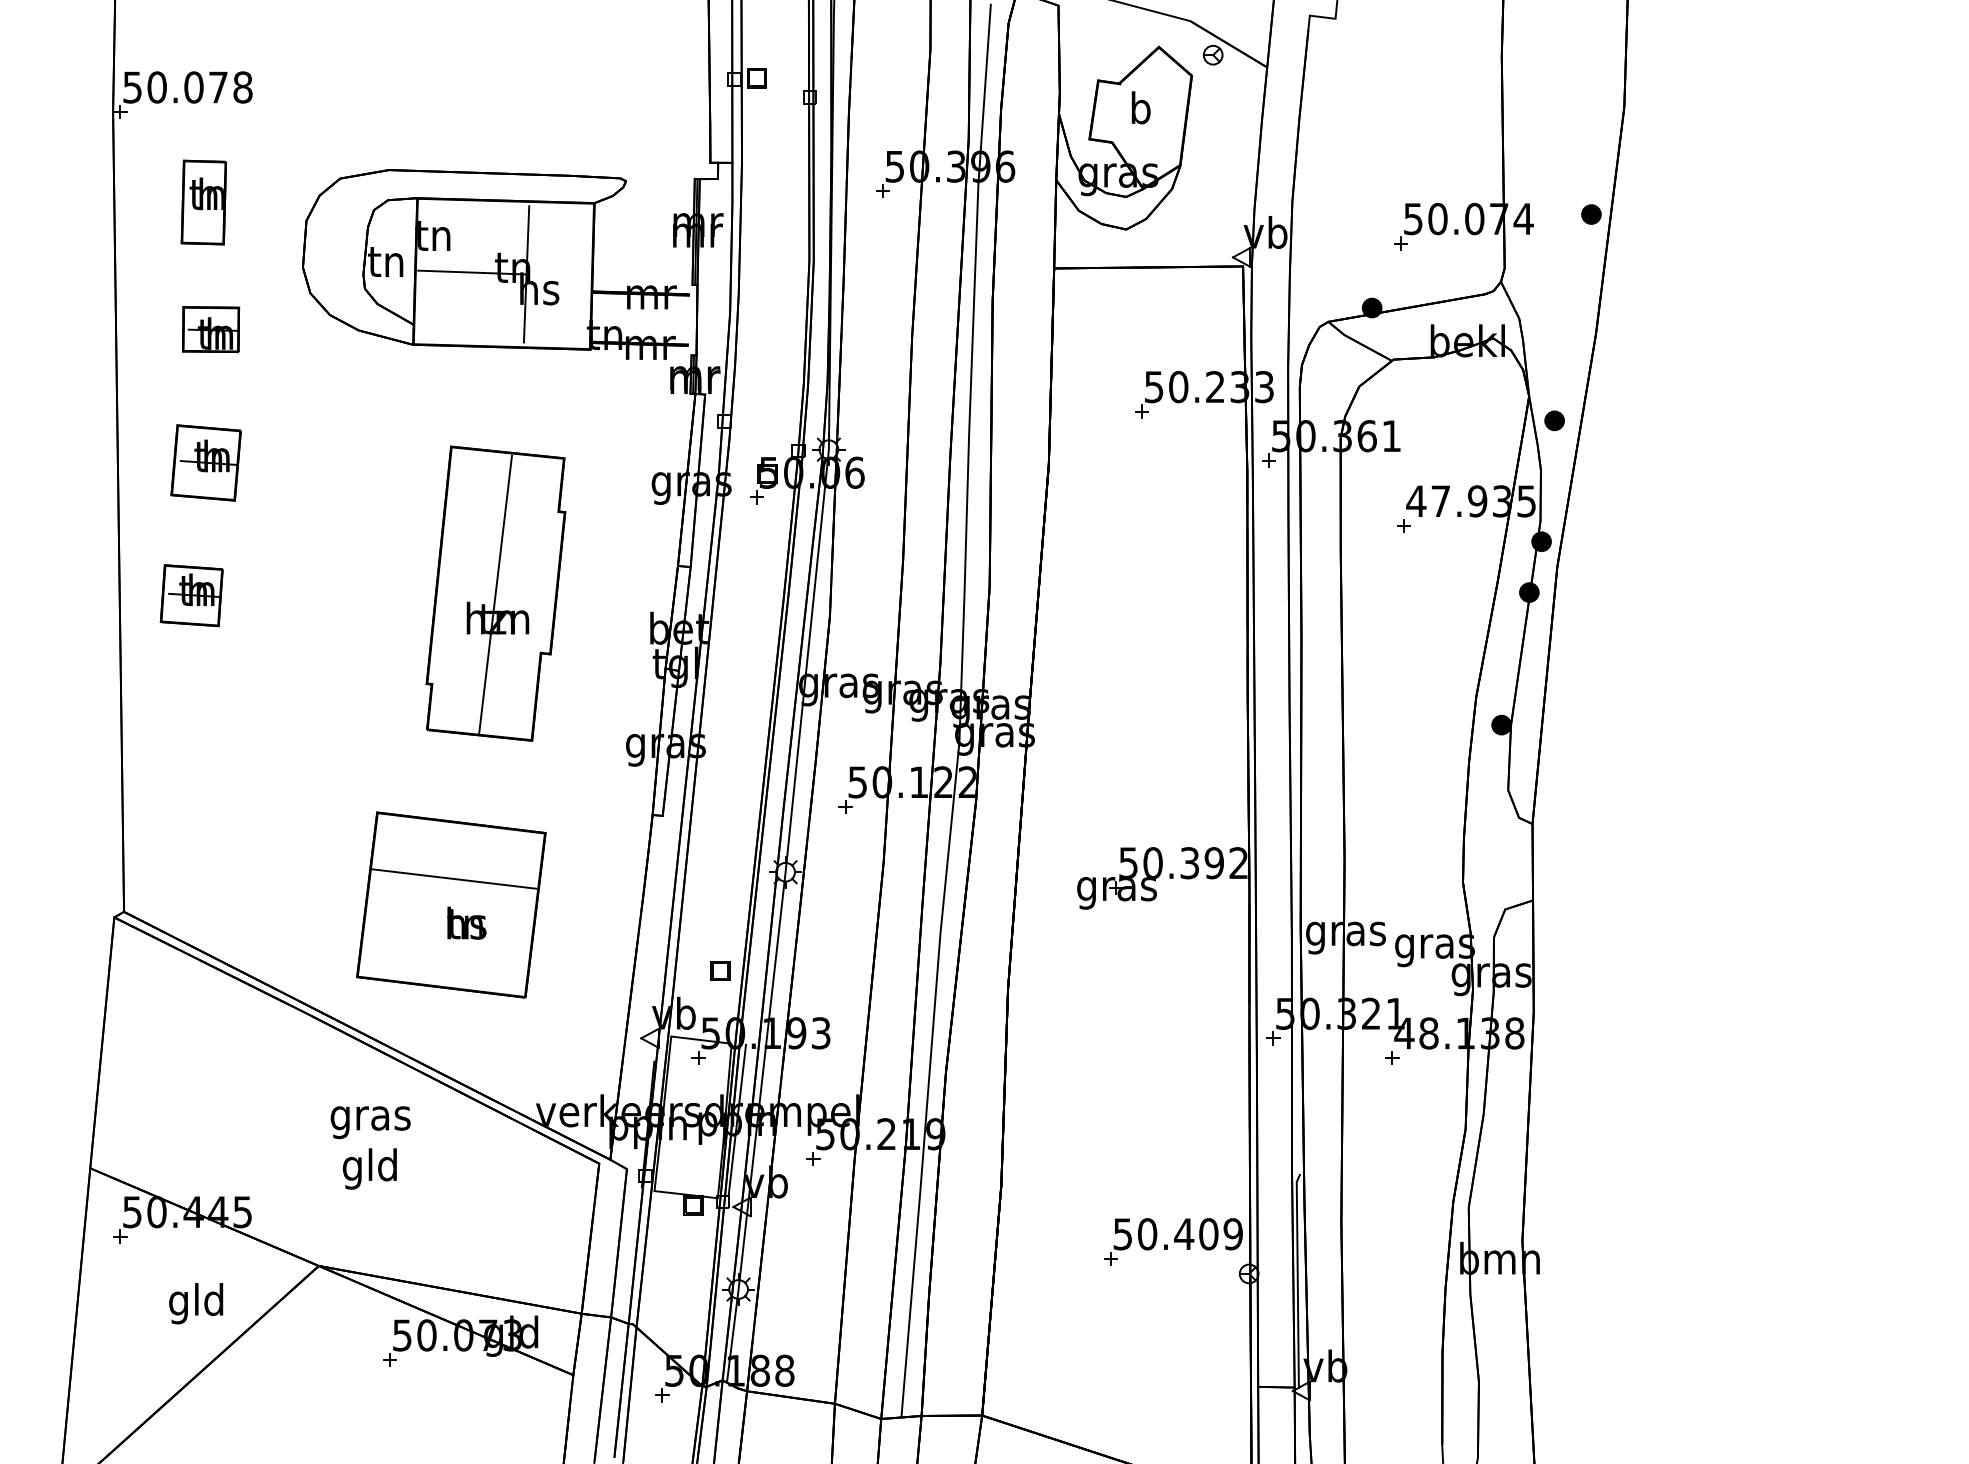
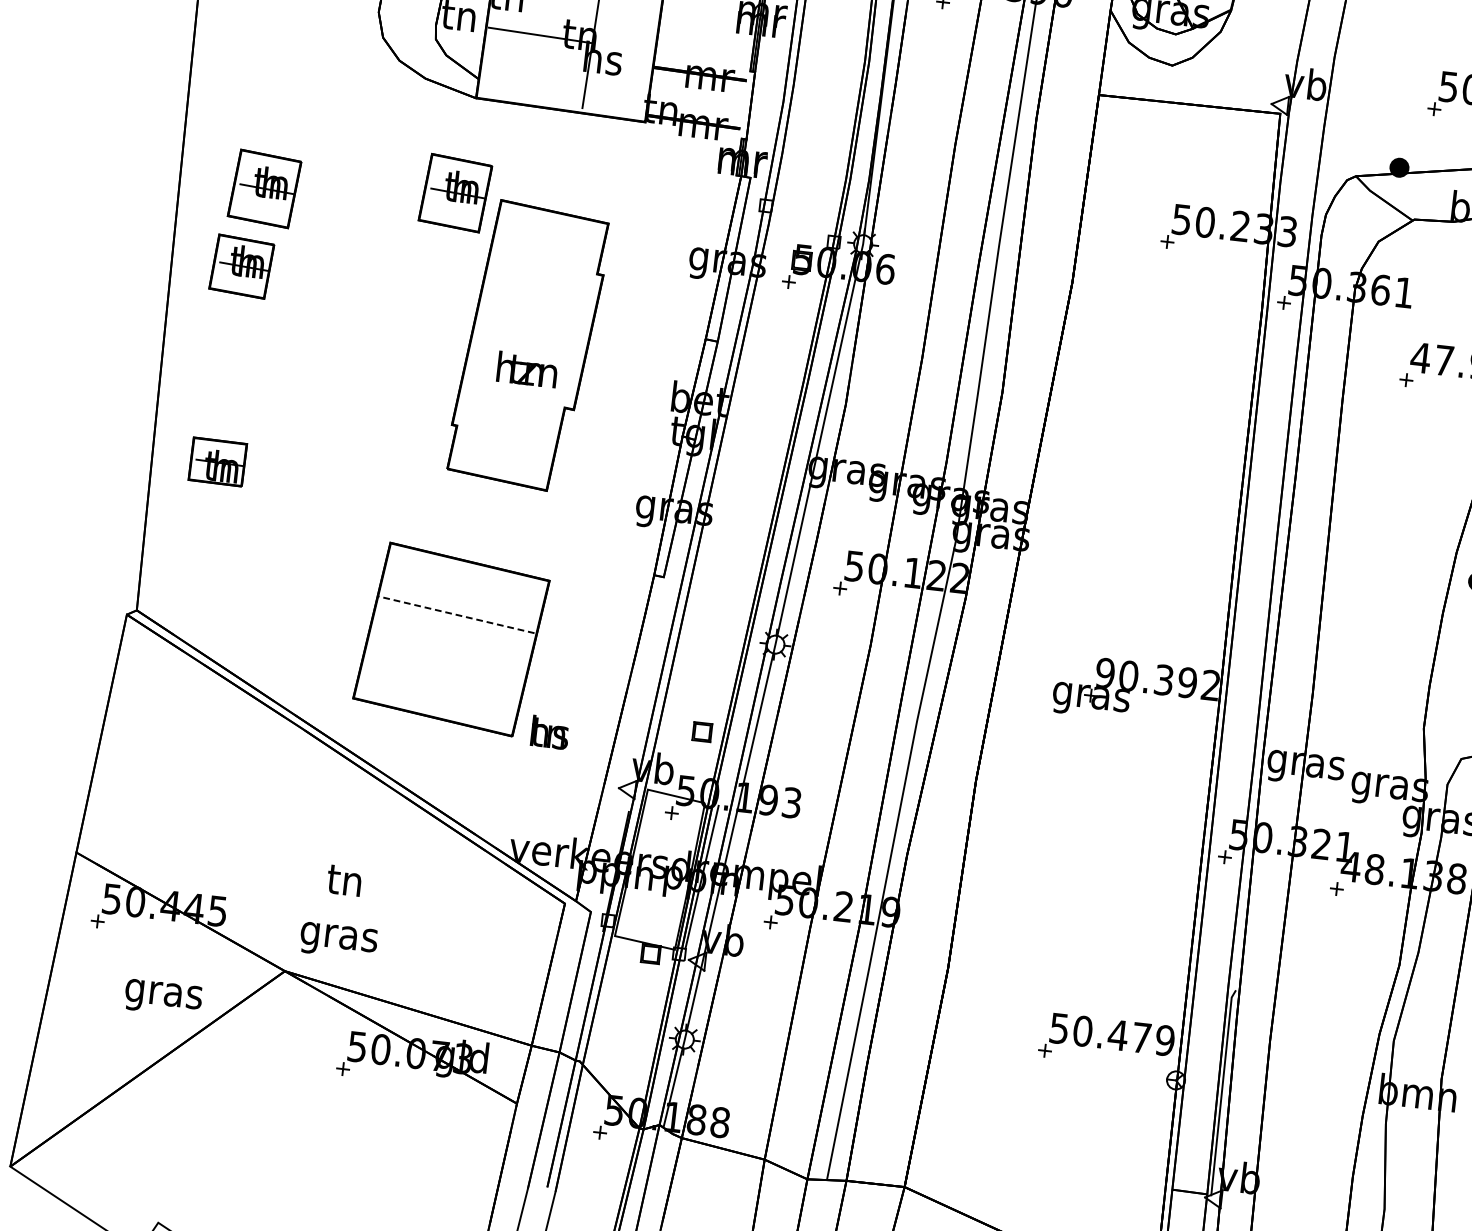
part: (211, 329) -> (218, 461), moved
part: (402, 444) -> (454, 192), added
line: (495, 594) -> (527, 346), removed
part: (191, 595) -> (241, 266), moved
text: (1128, 862) -> (1105, 672), 50.392 -> 90.392
line: (453, 878) -> (456, 614), solid -> dashed
text: (466, 922) -> (549, 731), moved
text: (370, 1122) -> (338, 940), moved
text: (369, 1168) -> (344, 883), gld -> tn
text: (1208, 1234) -> (1141, 1038), 50.409 -> 50.479
text: (196, 1303) -> (163, 993), gld -> gras

